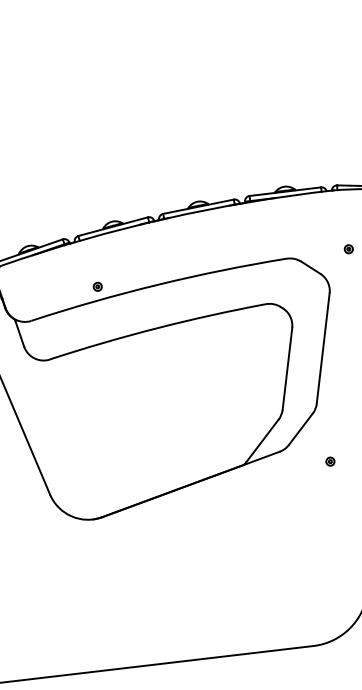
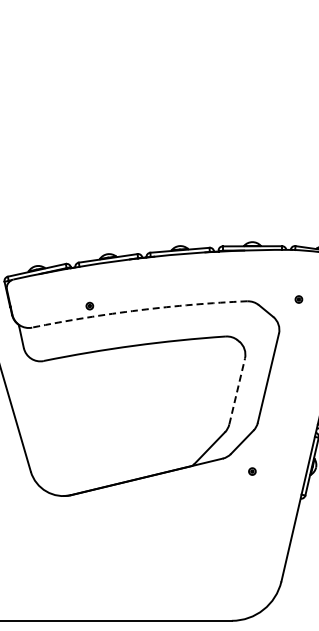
arc: (158, 285) -> (139, 310), solid -> dashed
line: (287, 368) -> (237, 391), solid -> dashed
part: (330, 461) -> (252, 471), moved

